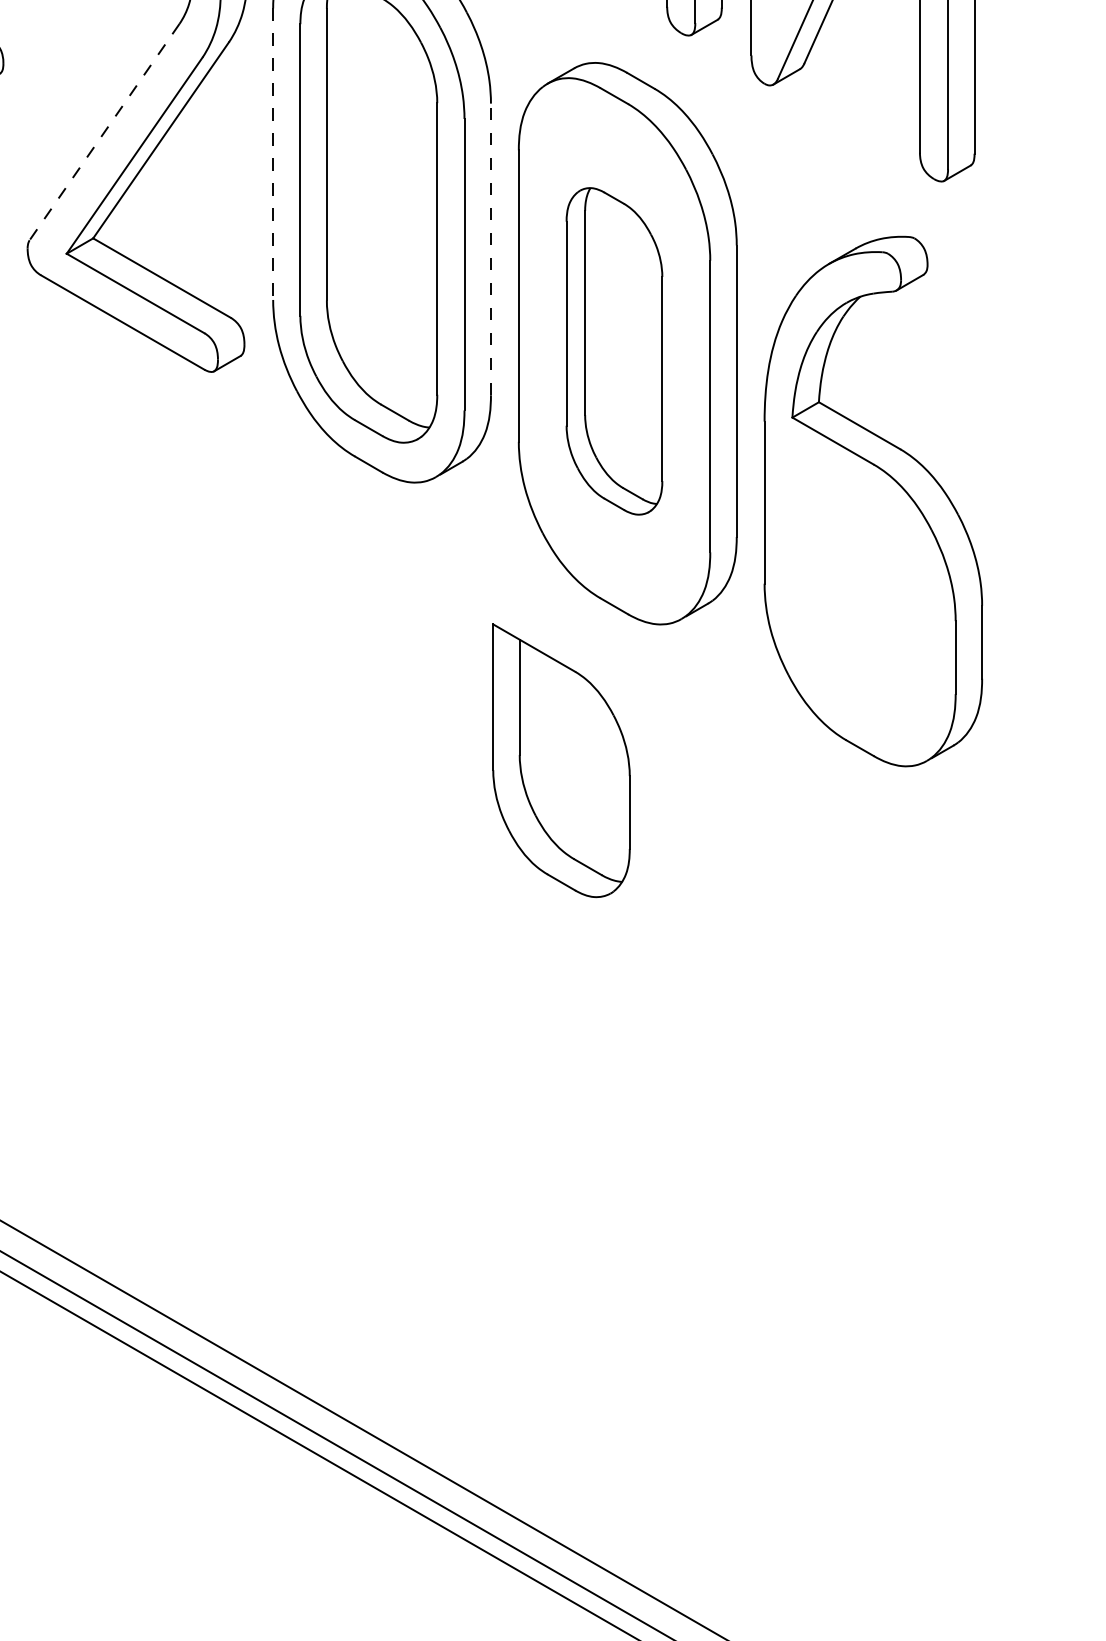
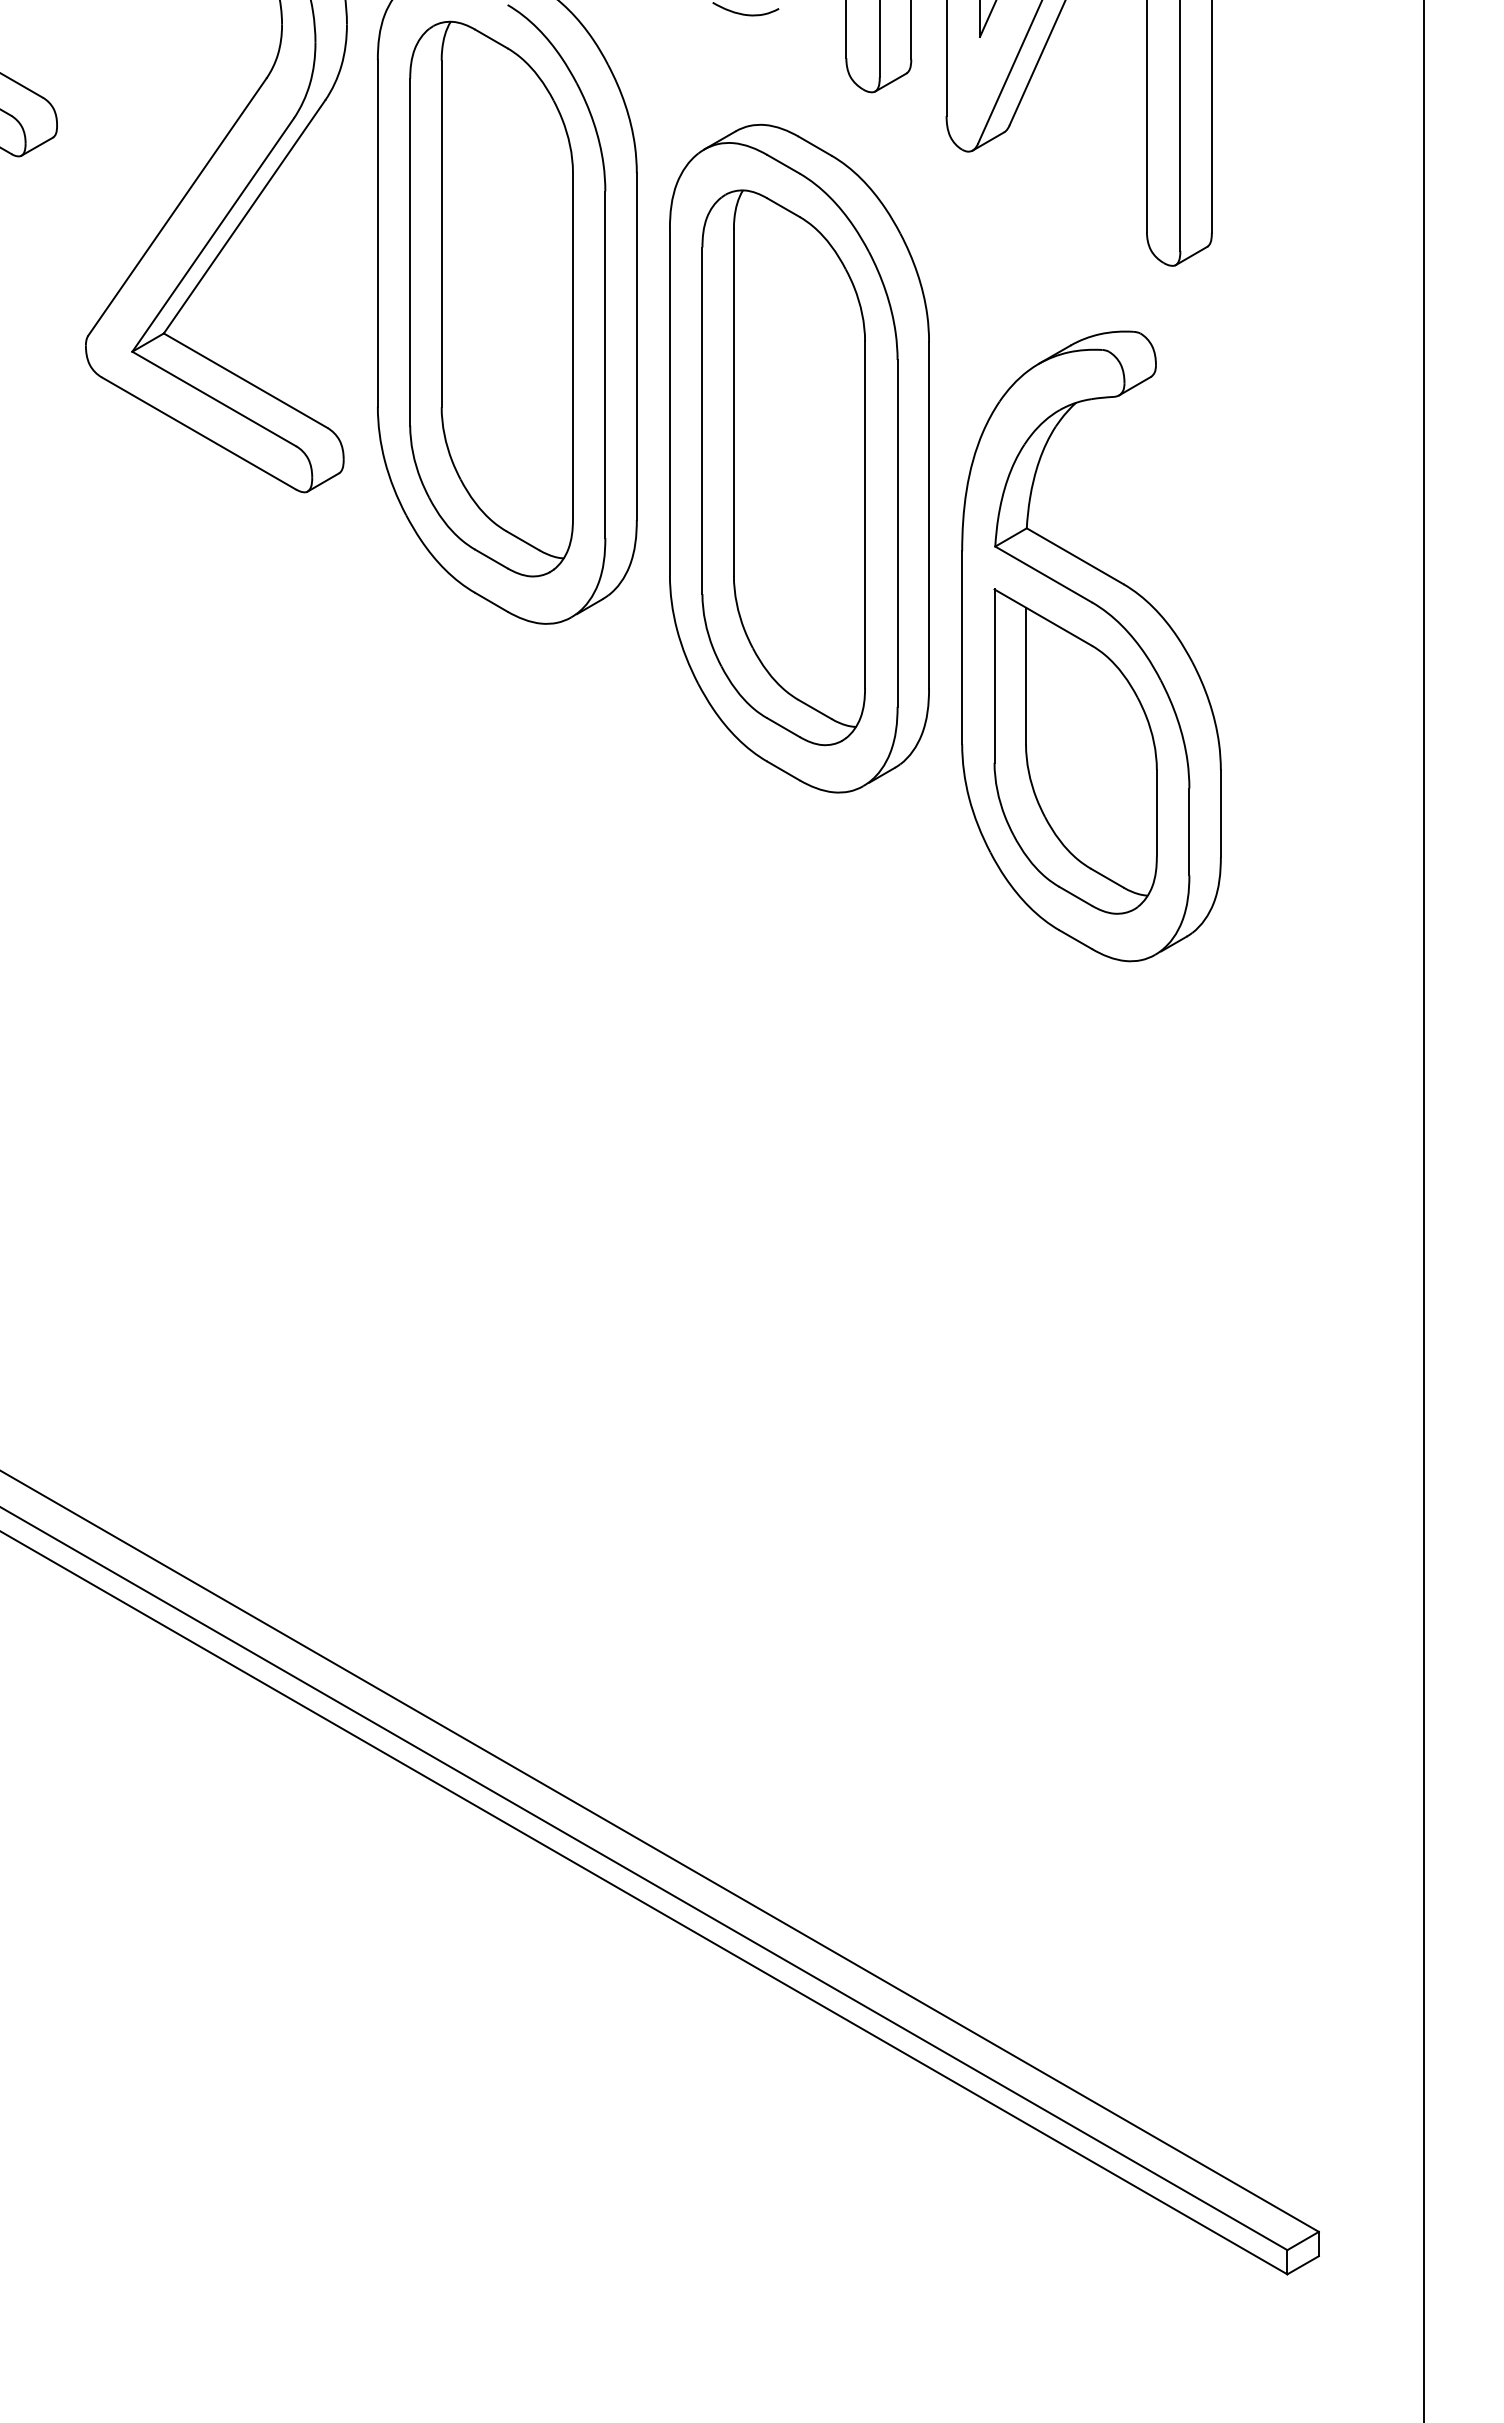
line: (104, 132) -> (177, 207), dashed -> solid
line: (272, 154) -> (377, 233), dashed -> solid
line: (490, 249) -> (636, 346), dashed -> solid
part: (614, 351) -> (783, 467), size x1.43
part: (561, 760) -> (1075, 751), moved

